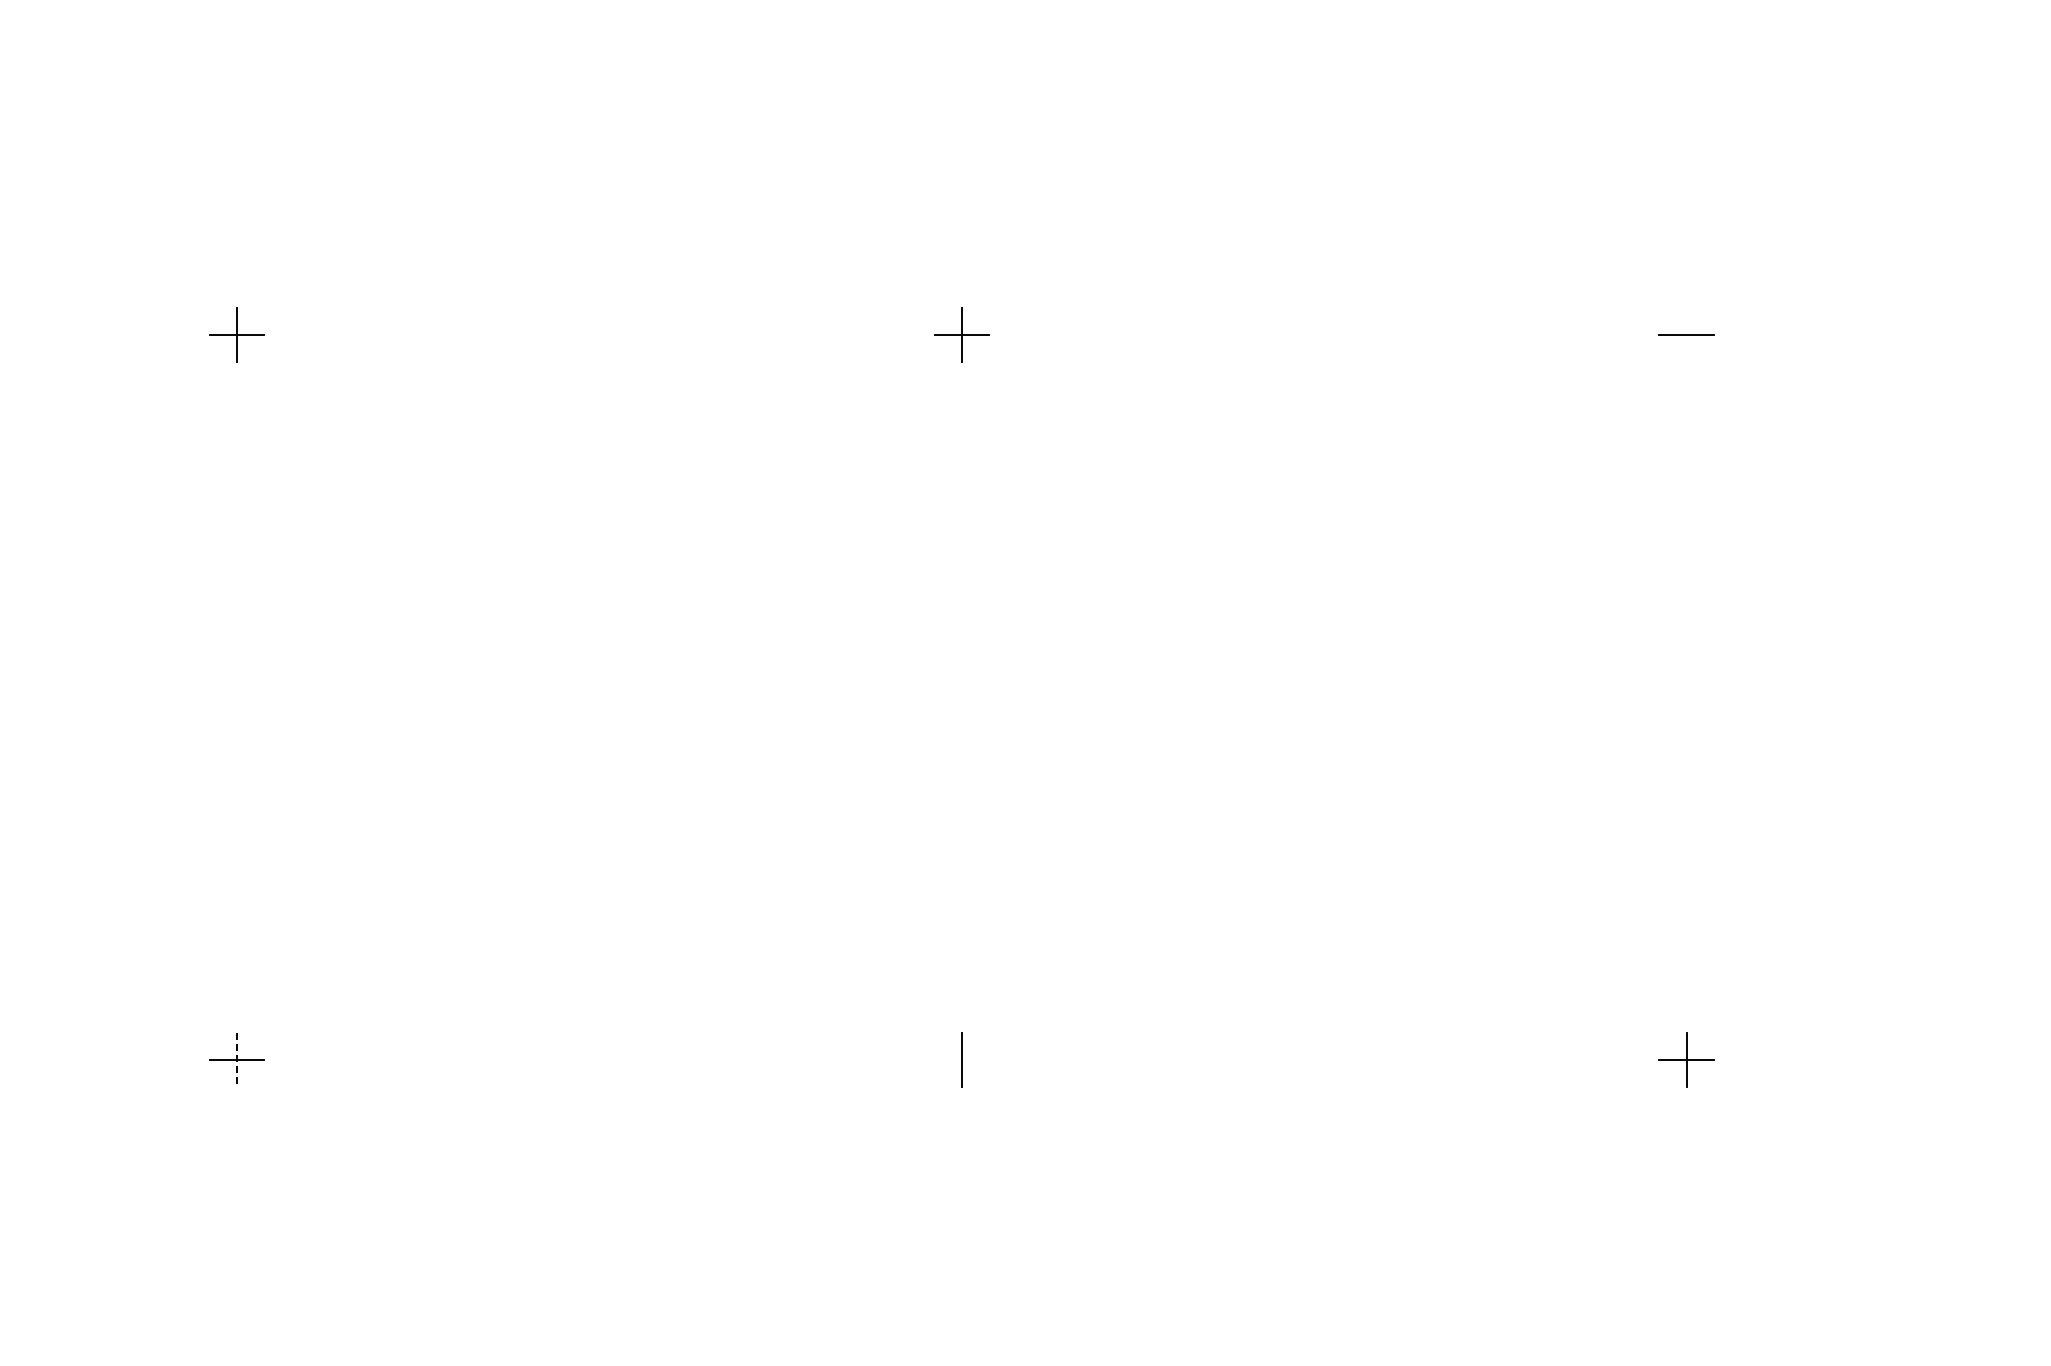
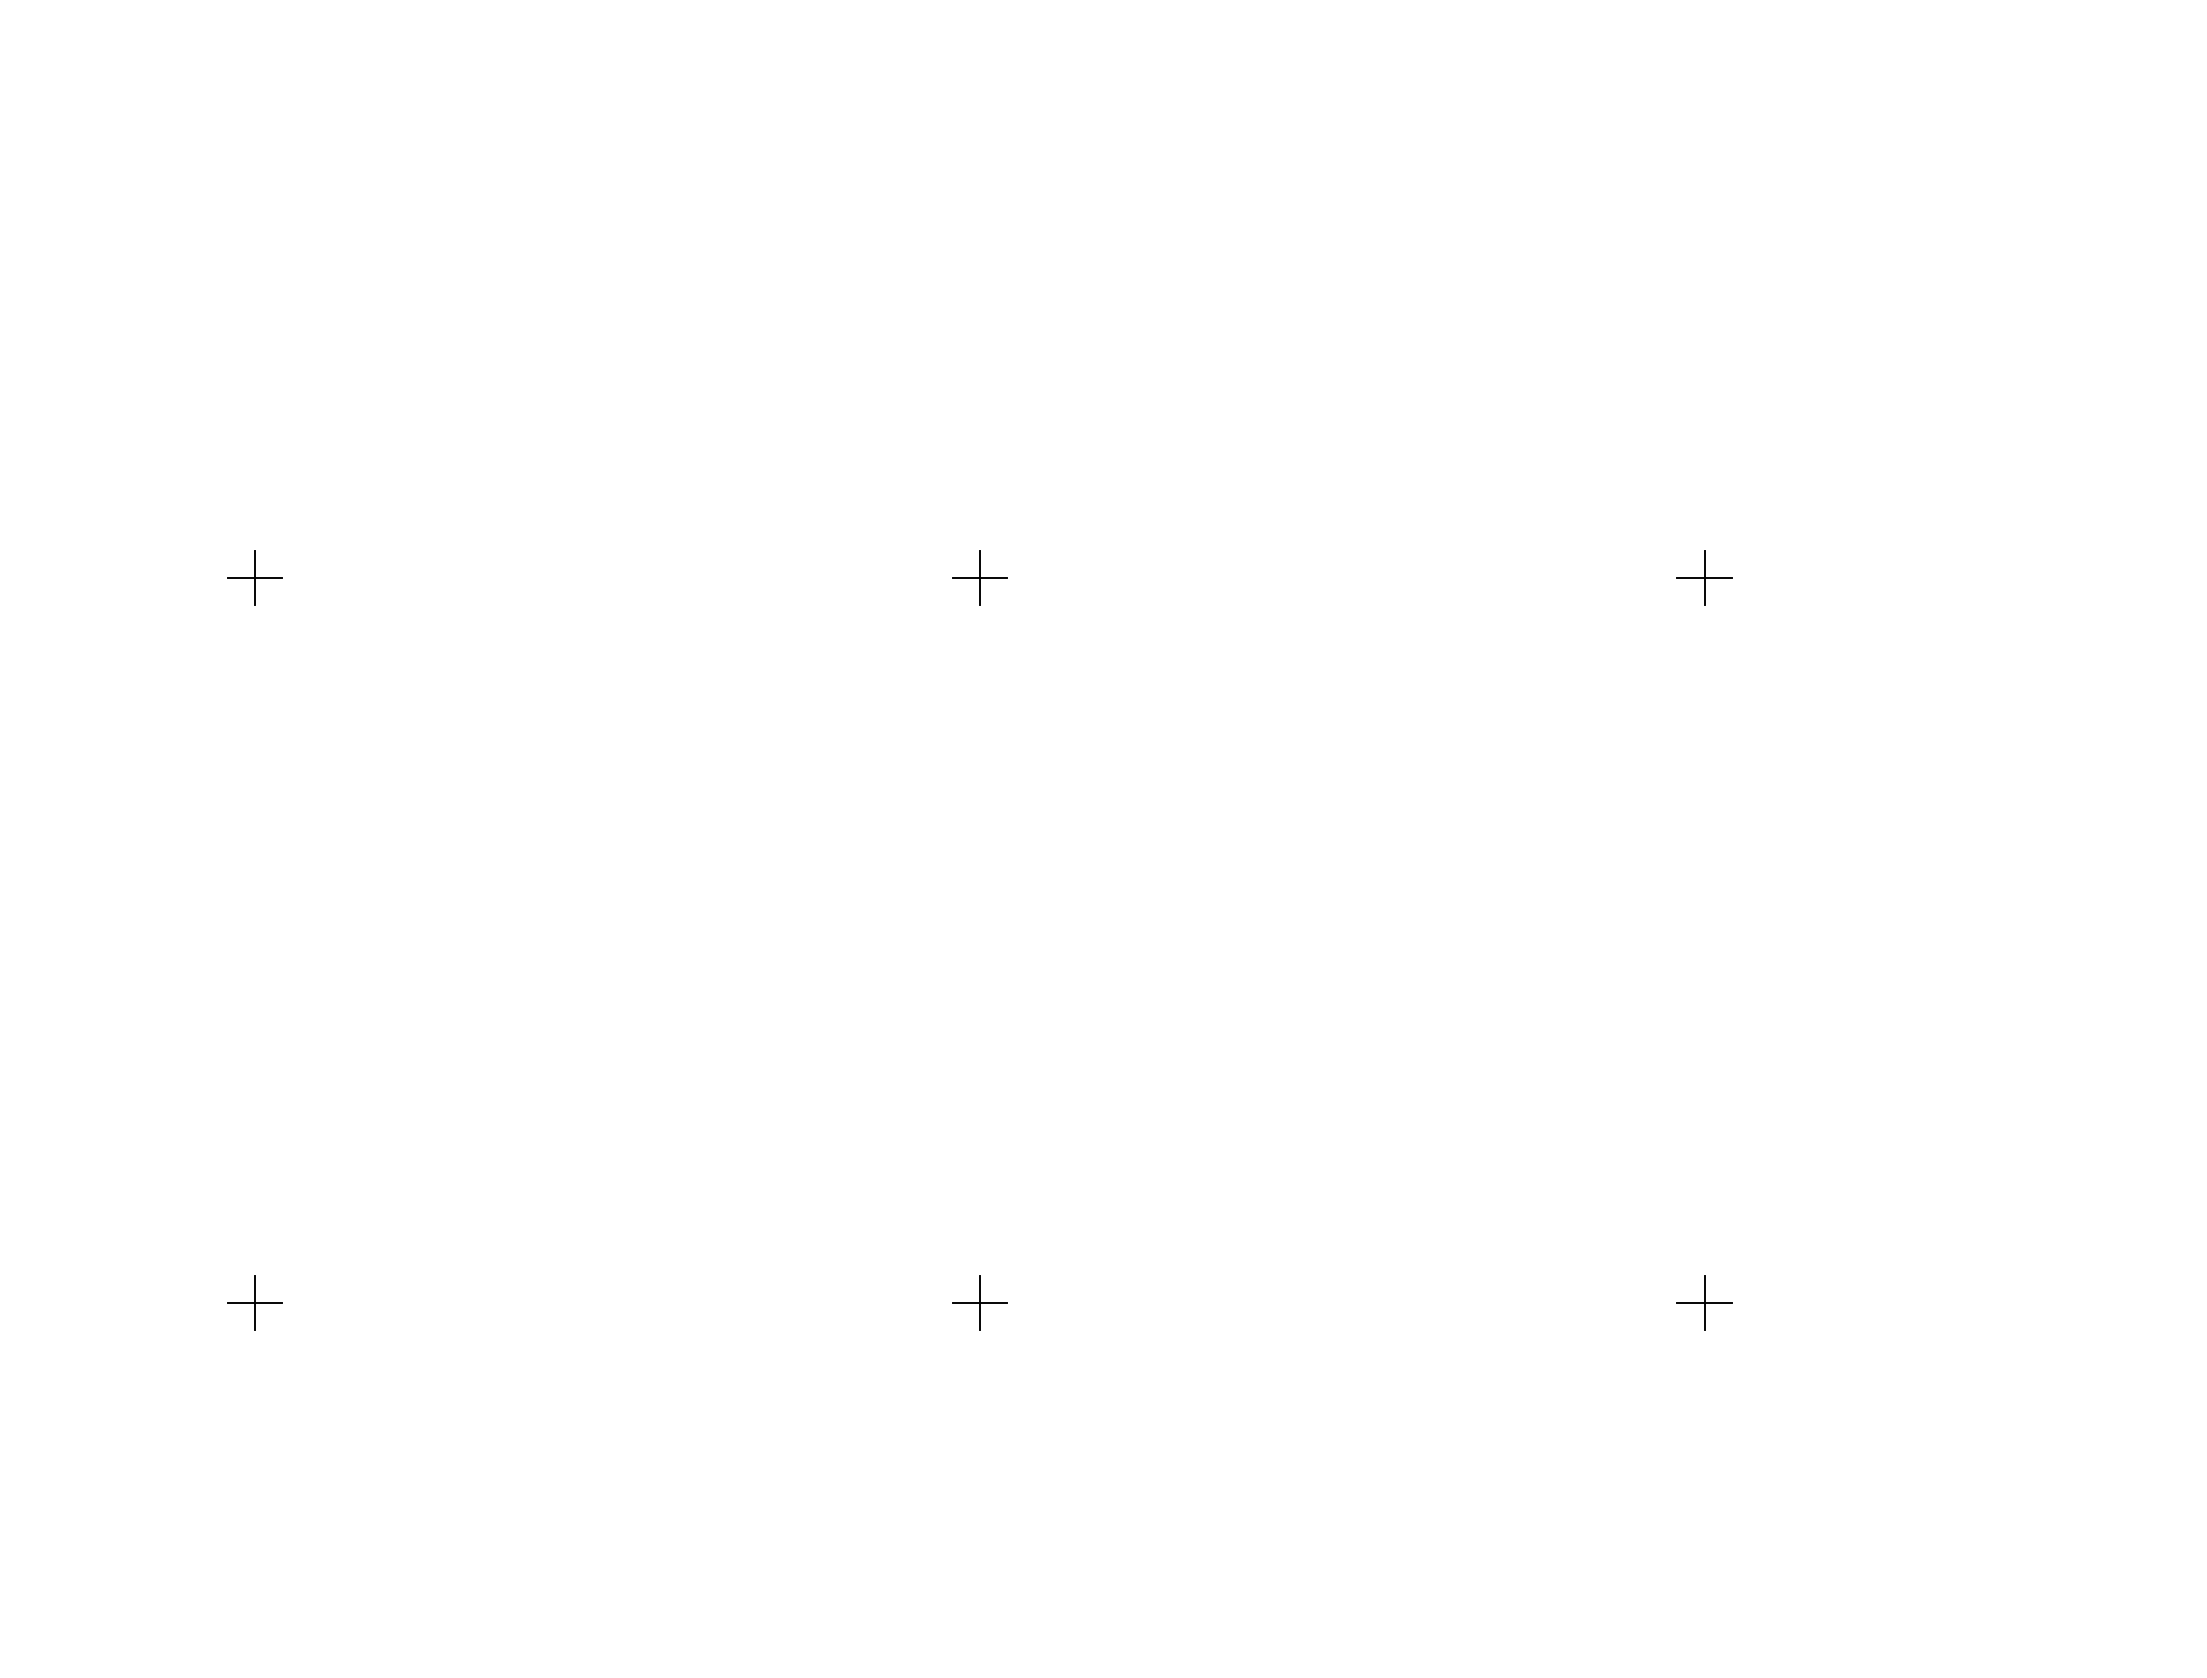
line: (1686, 335) -> (1704, 578), added
line: (237, 1060) -> (255, 1303), dashed -> solid
line: (961, 1060) -> (979, 1303), added

